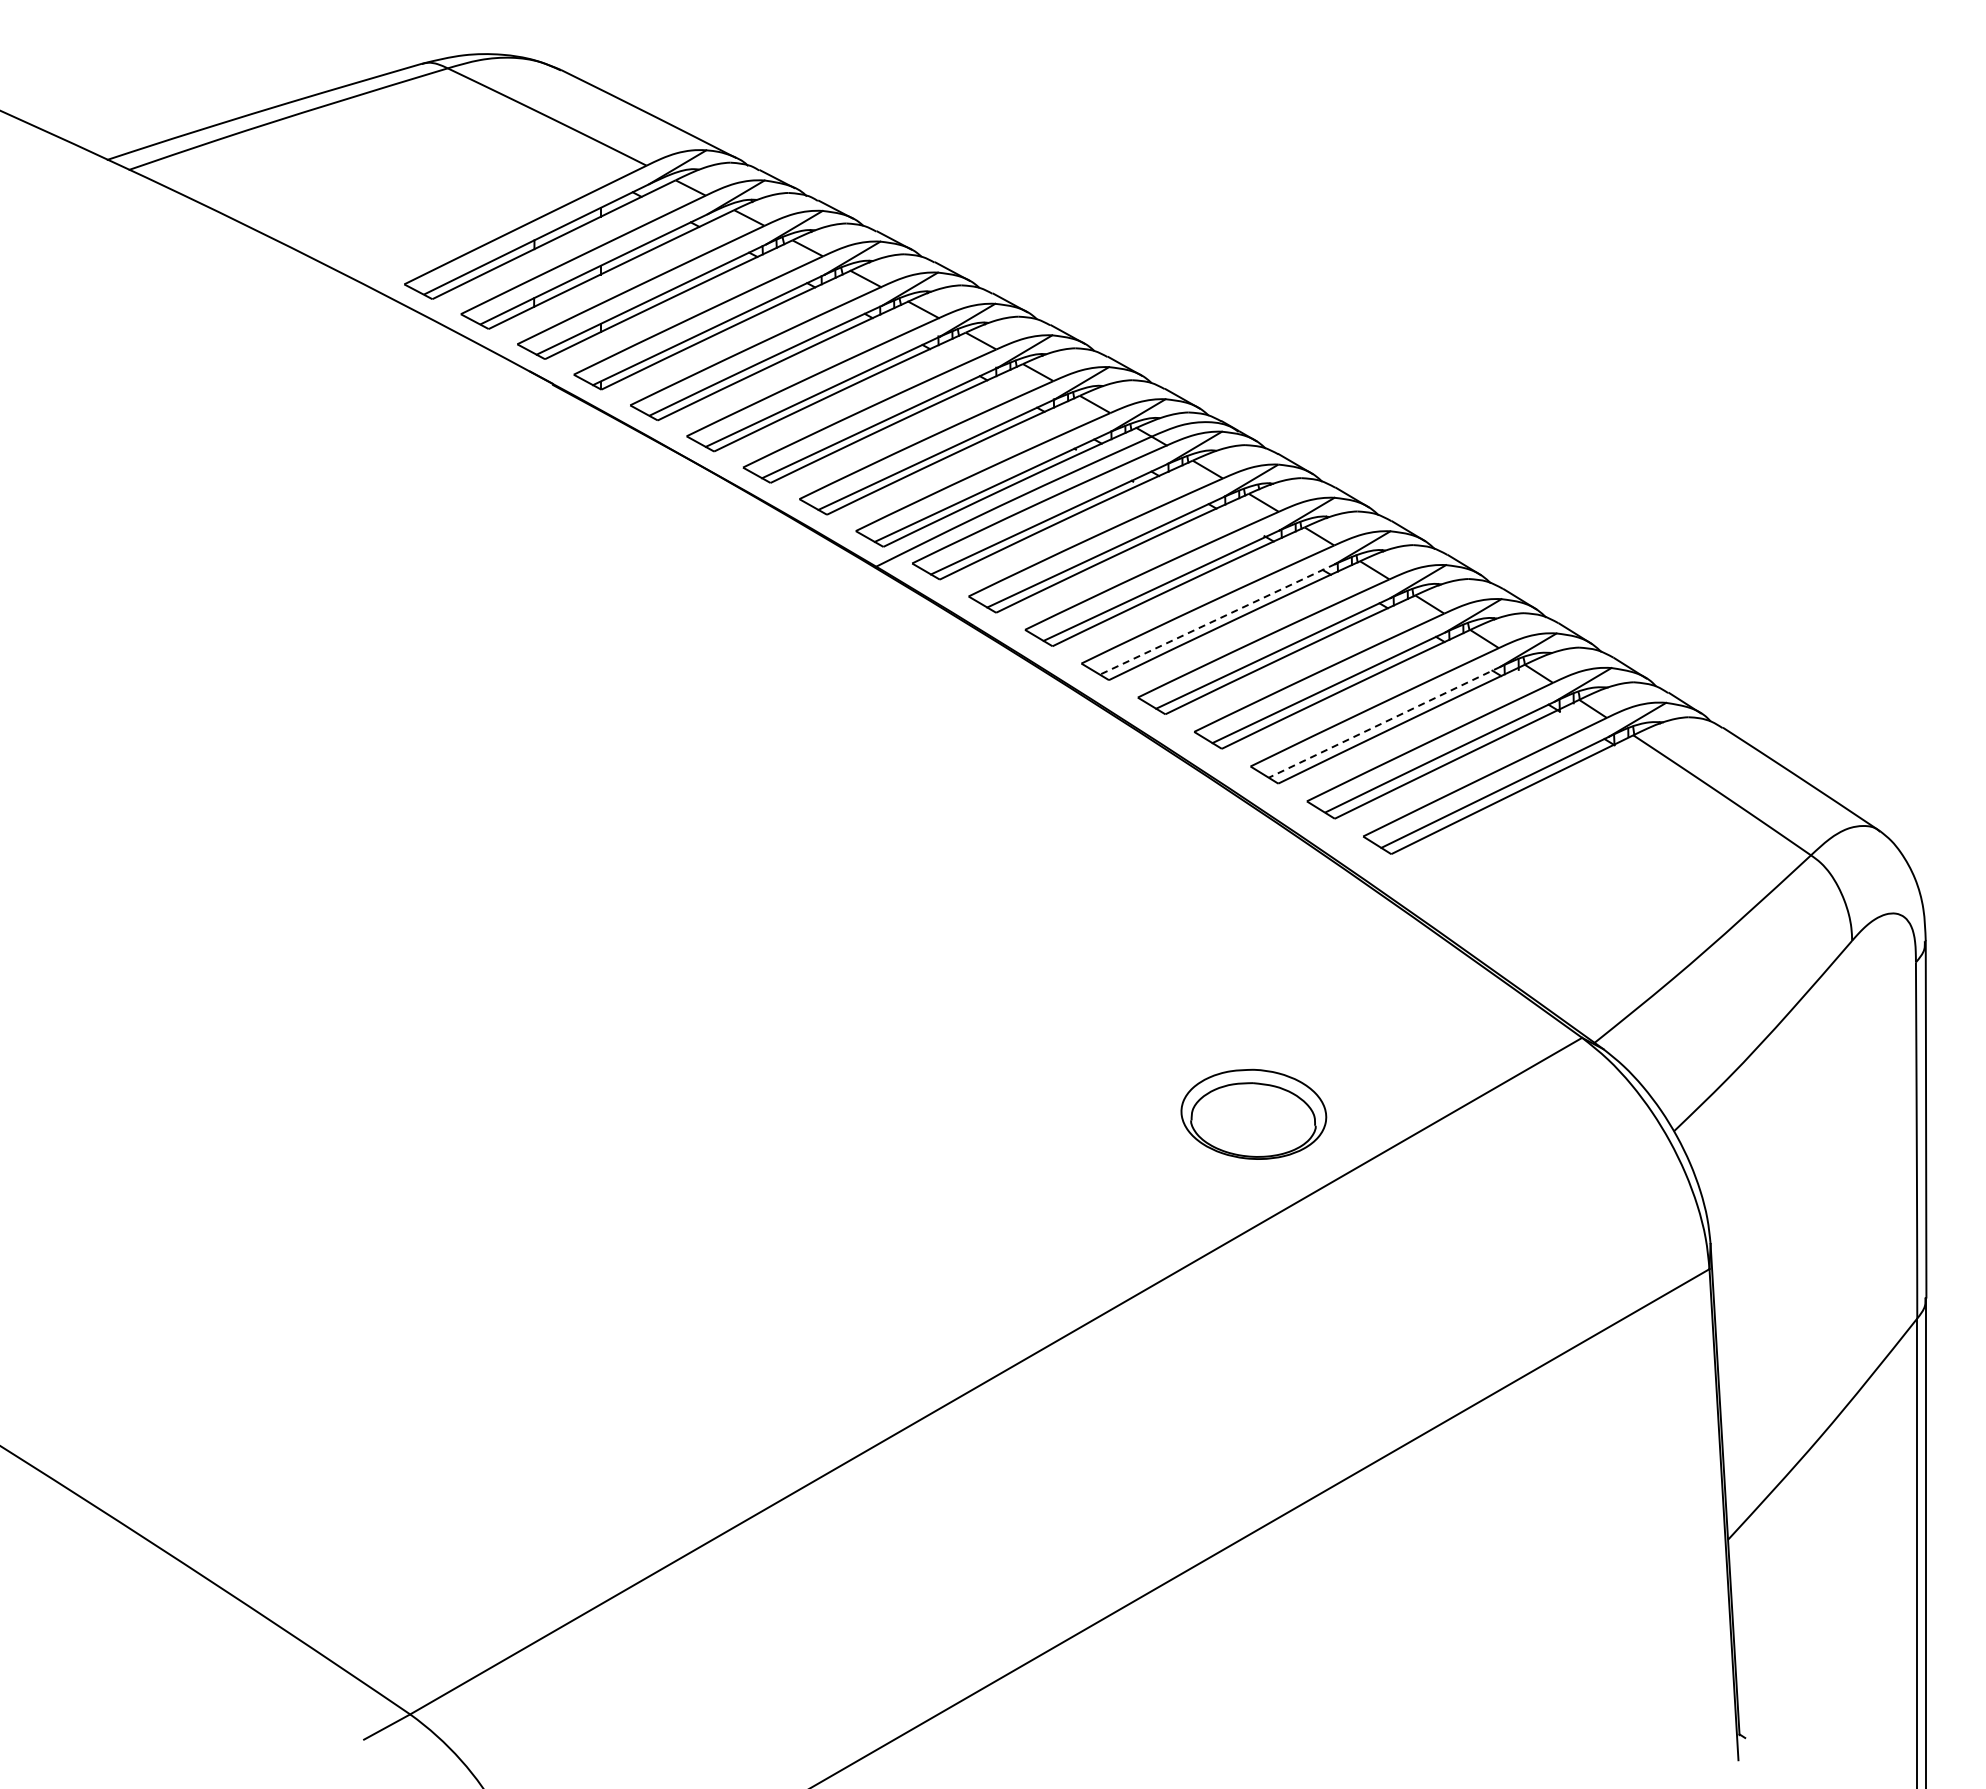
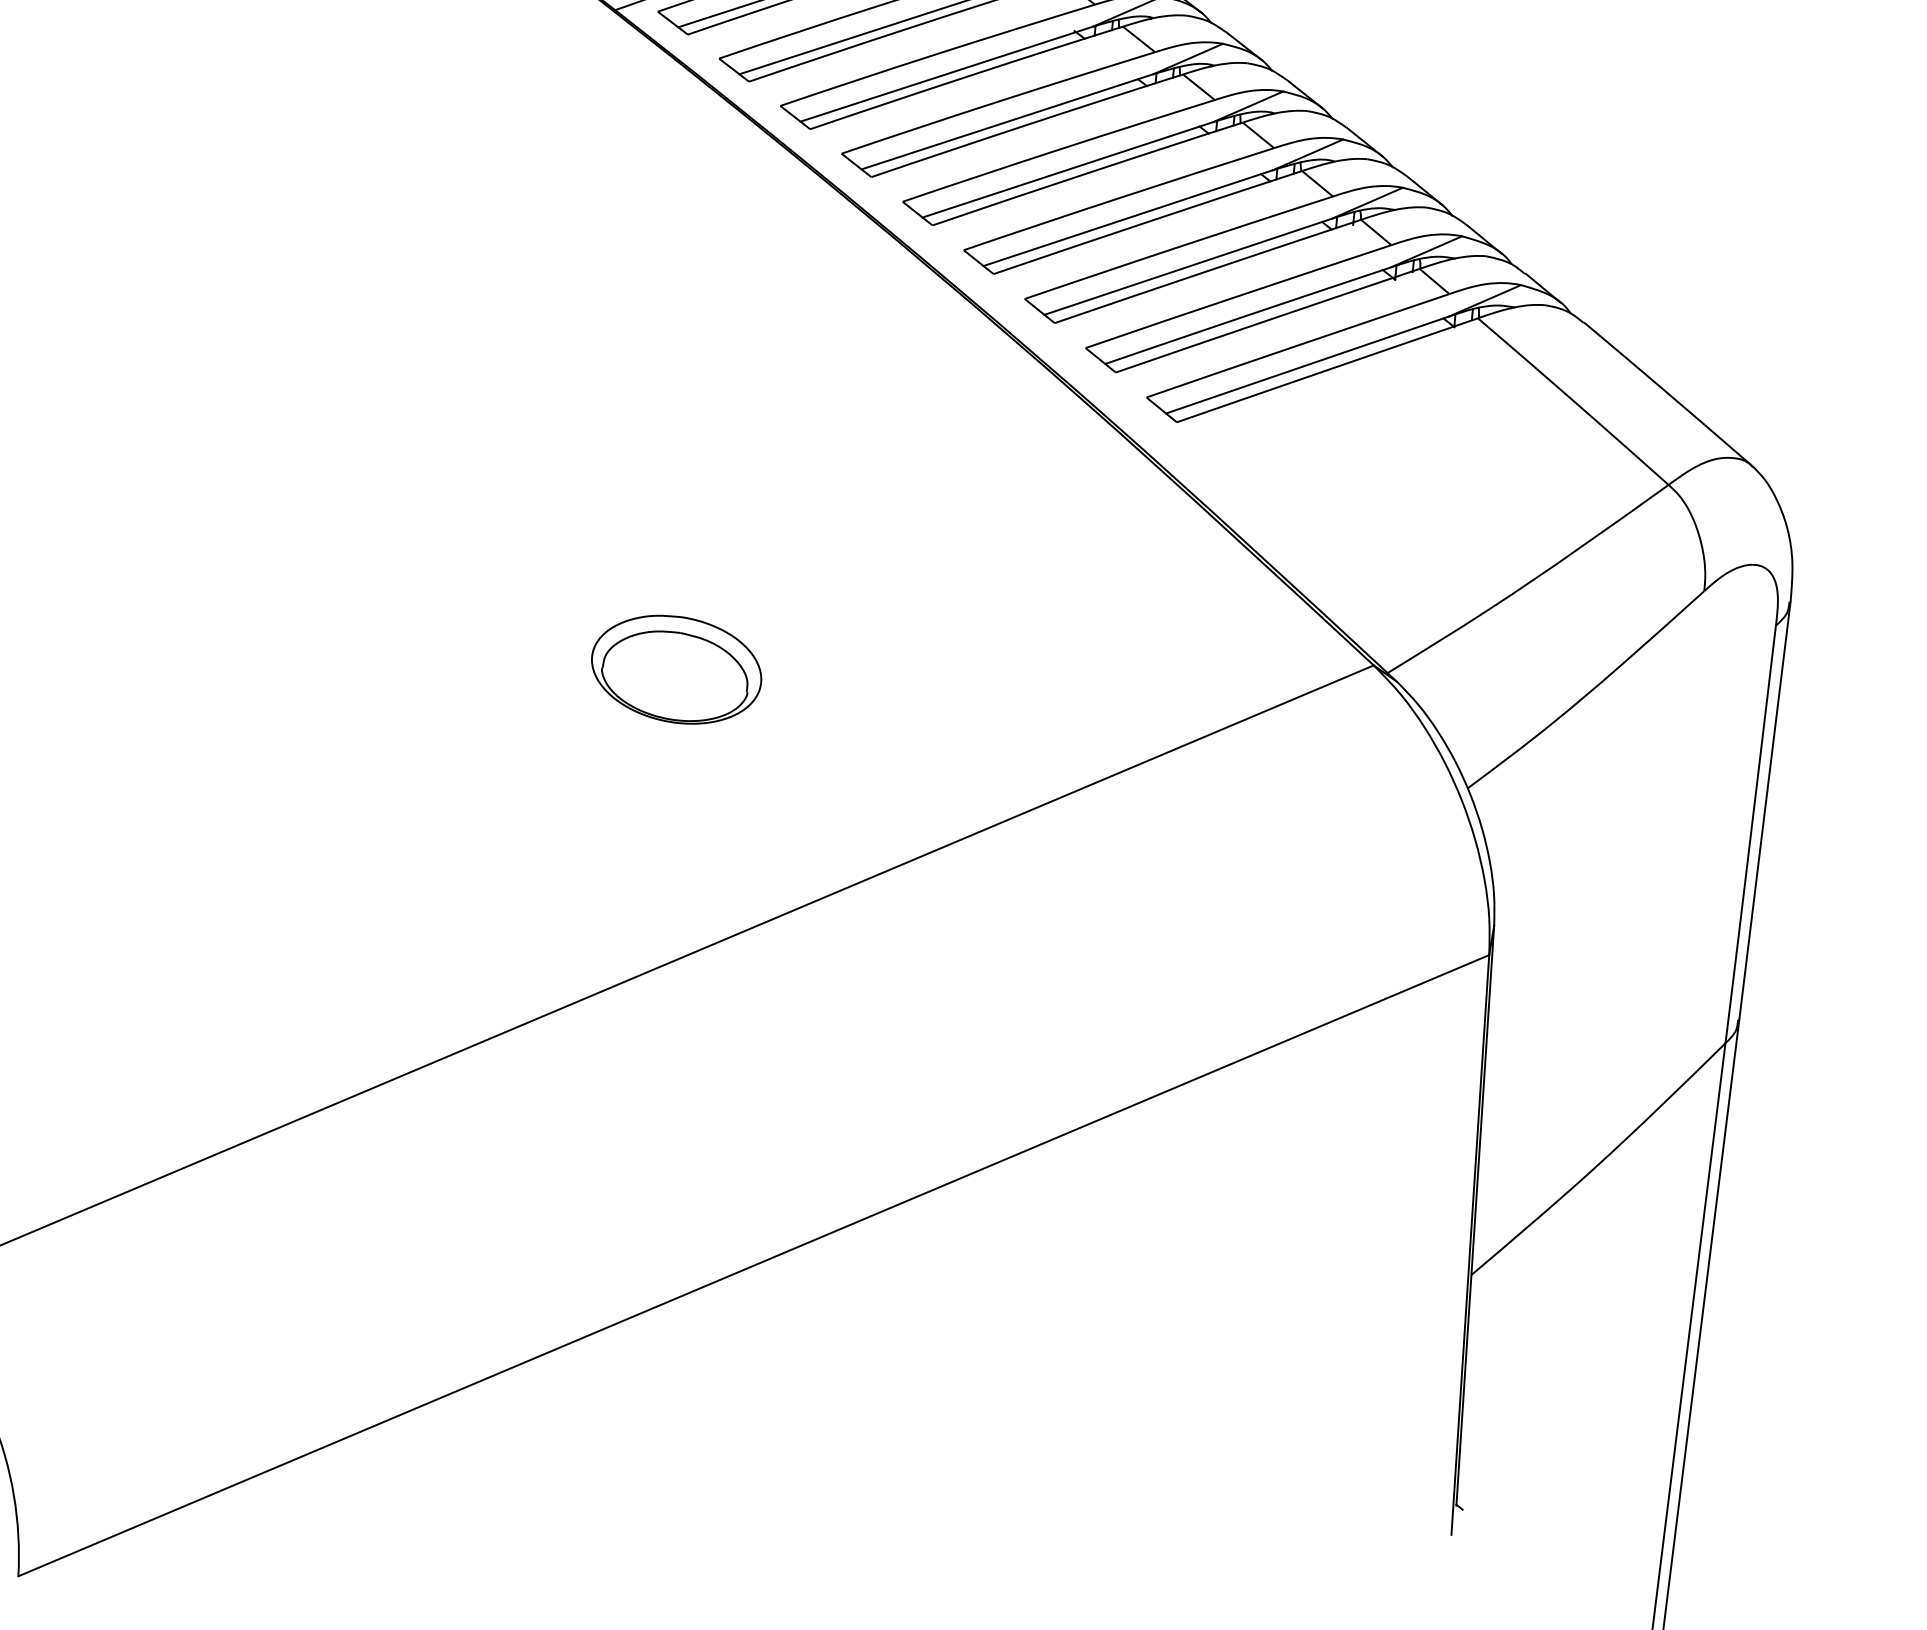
line: (1217, 619) -> (1007, 121), dashed -> solid
line: (1384, 722) -> (1188, 266), dashed -> solid
part: (1253, 1113) -> (676, 668), moved

